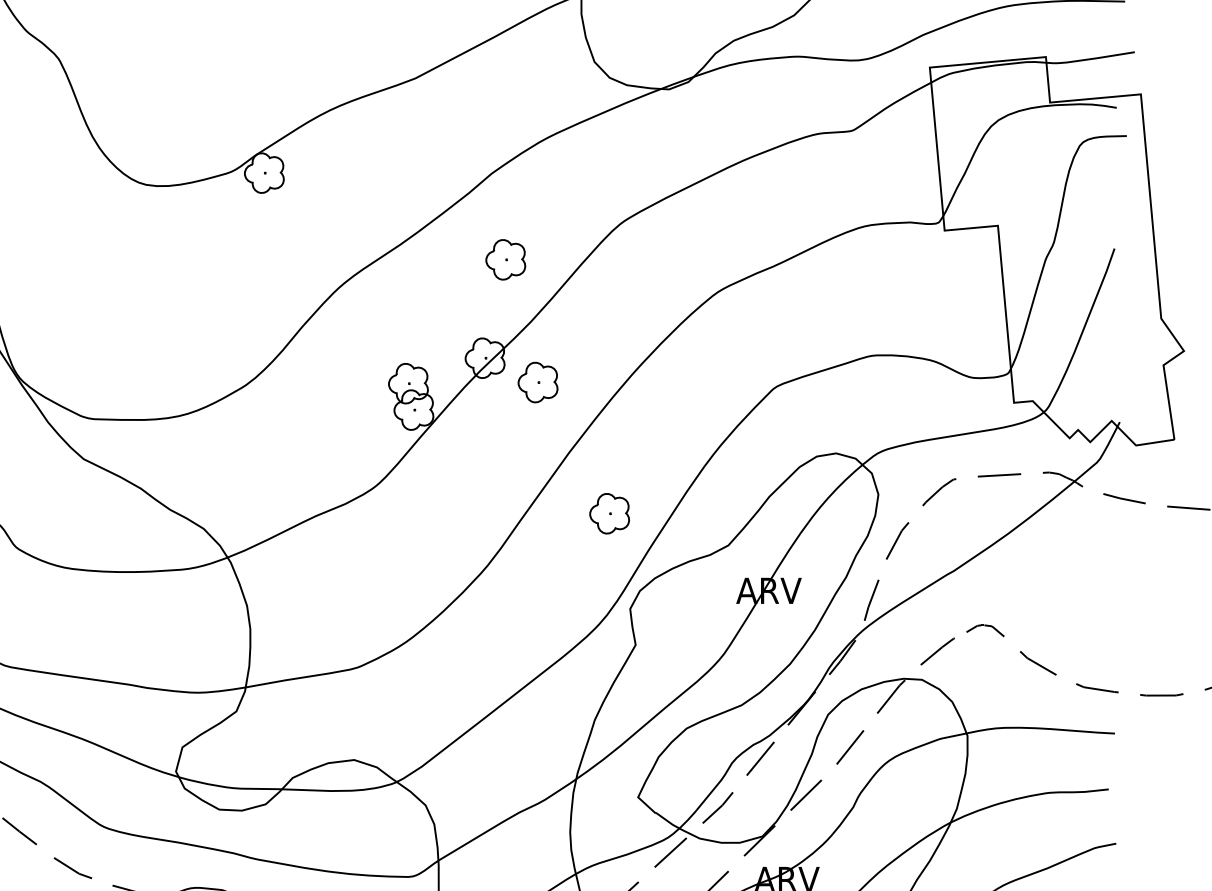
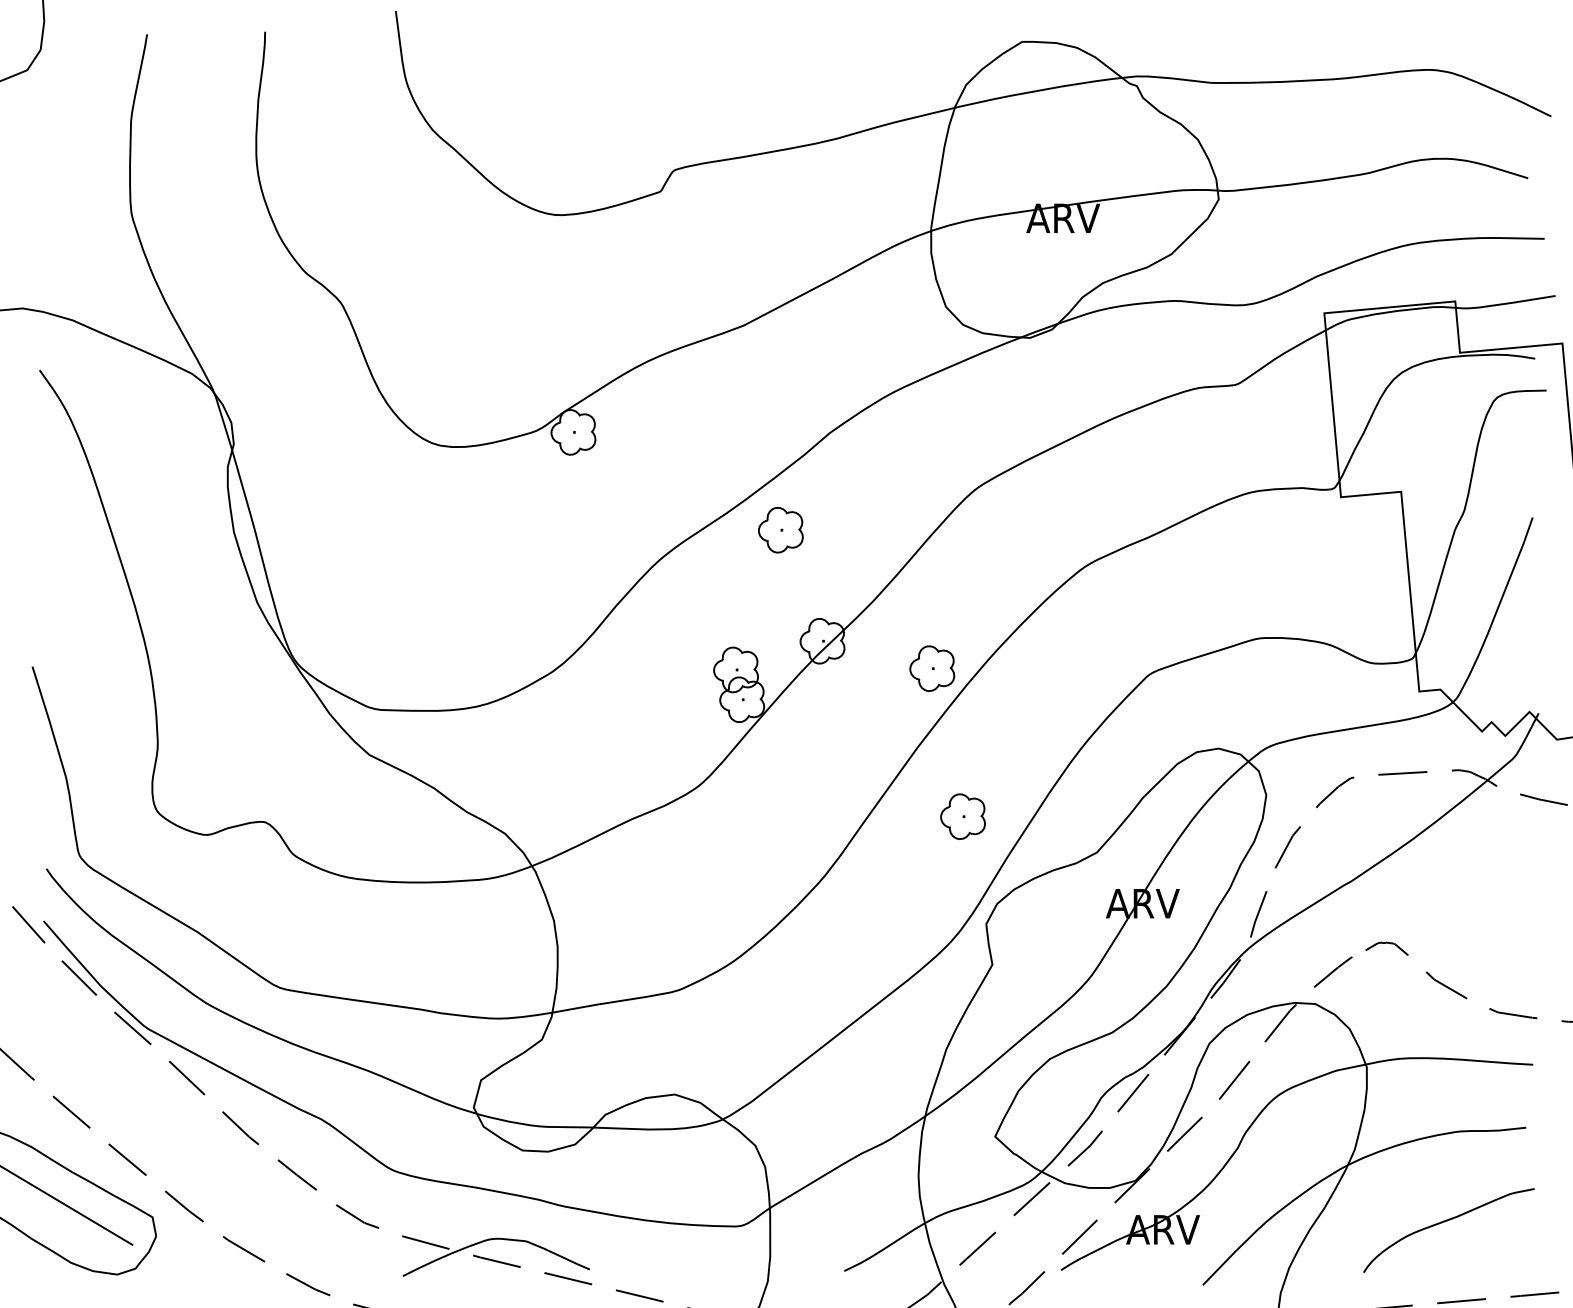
part: (505, 260) -> (780, 530), moved
part: (538, 382) -> (932, 668), moved

